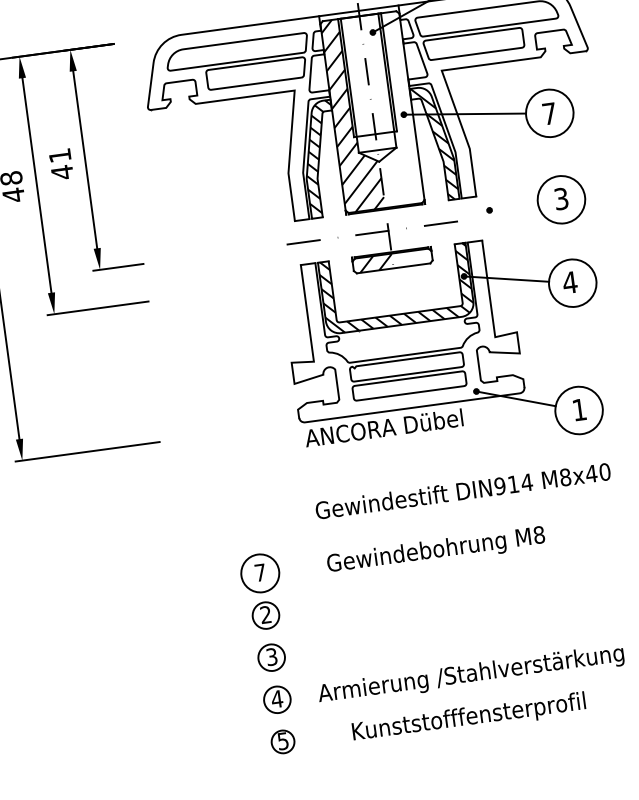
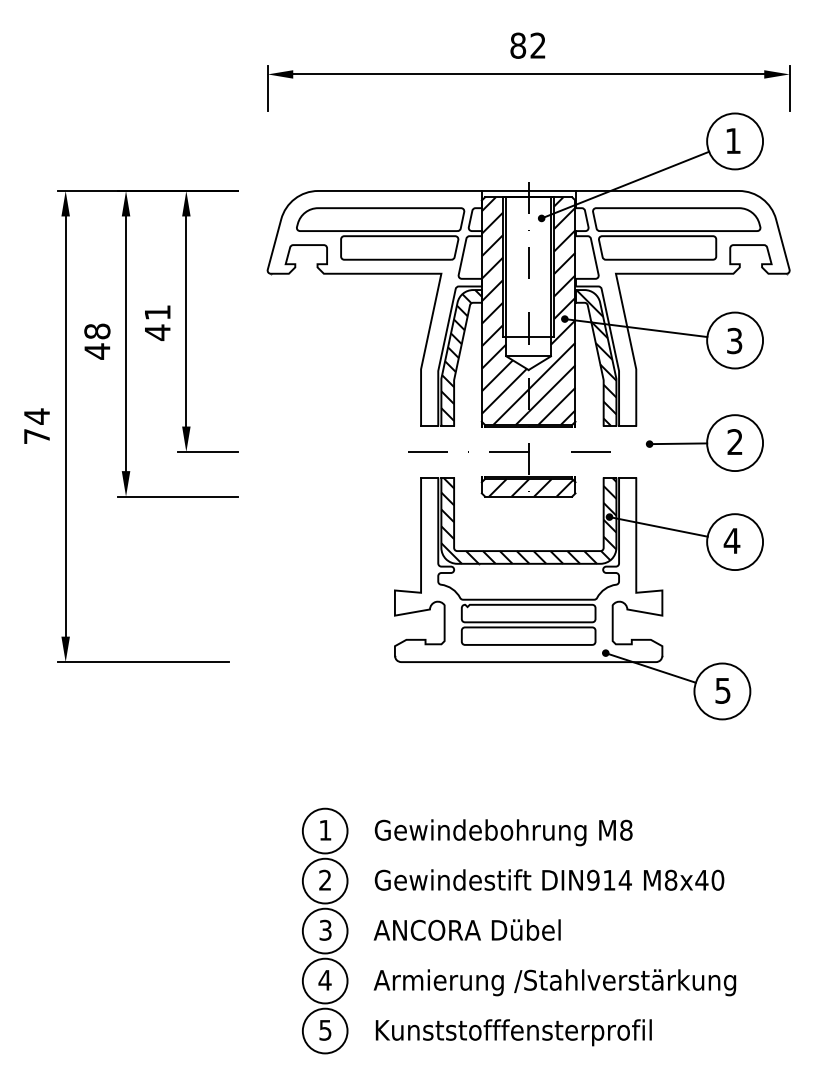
hatch: (391, 108) -> (551, 310), added
text: (549, 113) -> (734, 340), 7 -> 3
text: (560, 199) -> (734, 442), 3 -> 2
line: (513, 206) -> (678, 443), added
hatch: (411, 258) -> (550, 487), added
text: (579, 409) -> (722, 690), 1 -> 5
text: (383, 427) -> (466, 929), moved
text: (463, 490) -> (549, 879), moved
text: (435, 550) -> (503, 832), moved
text: (260, 572) -> (325, 830), 7 -> 1
circle: (265, 615) -> (324, 880), size x1.43
circle: (271, 657) -> (324, 930), size x1.43
circle: (276, 699) -> (324, 980), size x1.43
text: (468, 718) -> (513, 1032), moved
circle: (282, 741) -> (324, 1030), size x1.67

